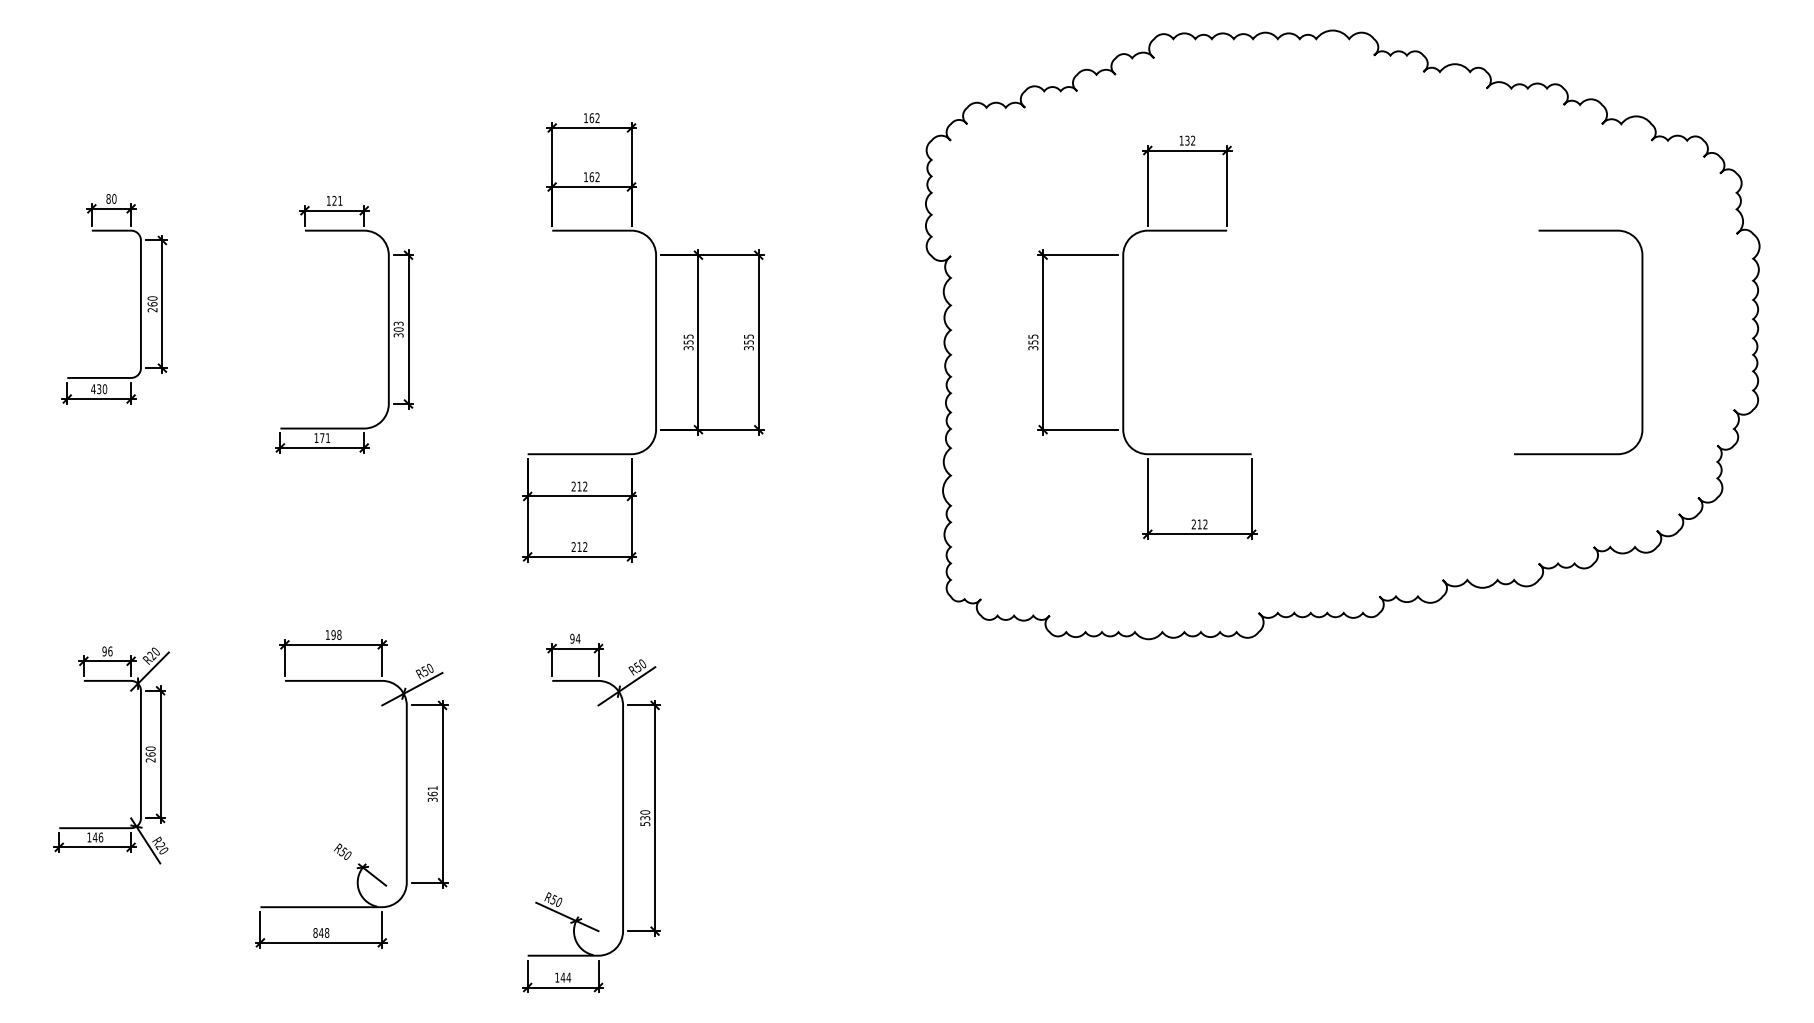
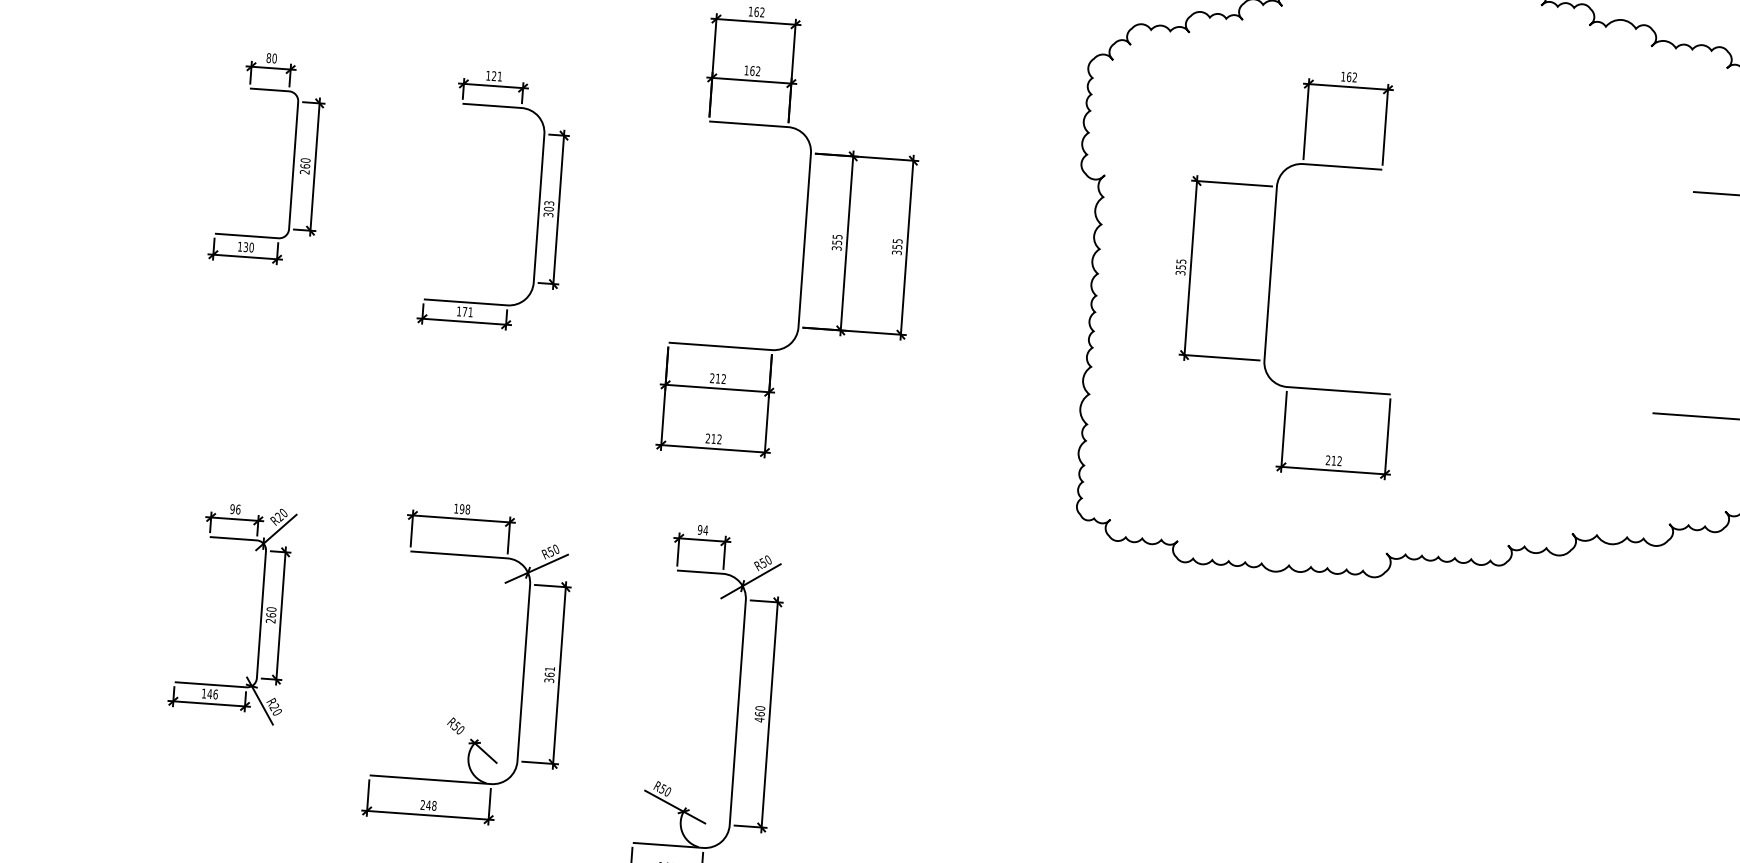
text: (1187, 140) -> (1349, 76), 132 -> 162
text: (93, 389) -> (240, 247), 430 -> 130
text: (645, 821) -> (759, 717), 530 -> 460
text: (315, 932) -> (422, 804), 848 -> 248

